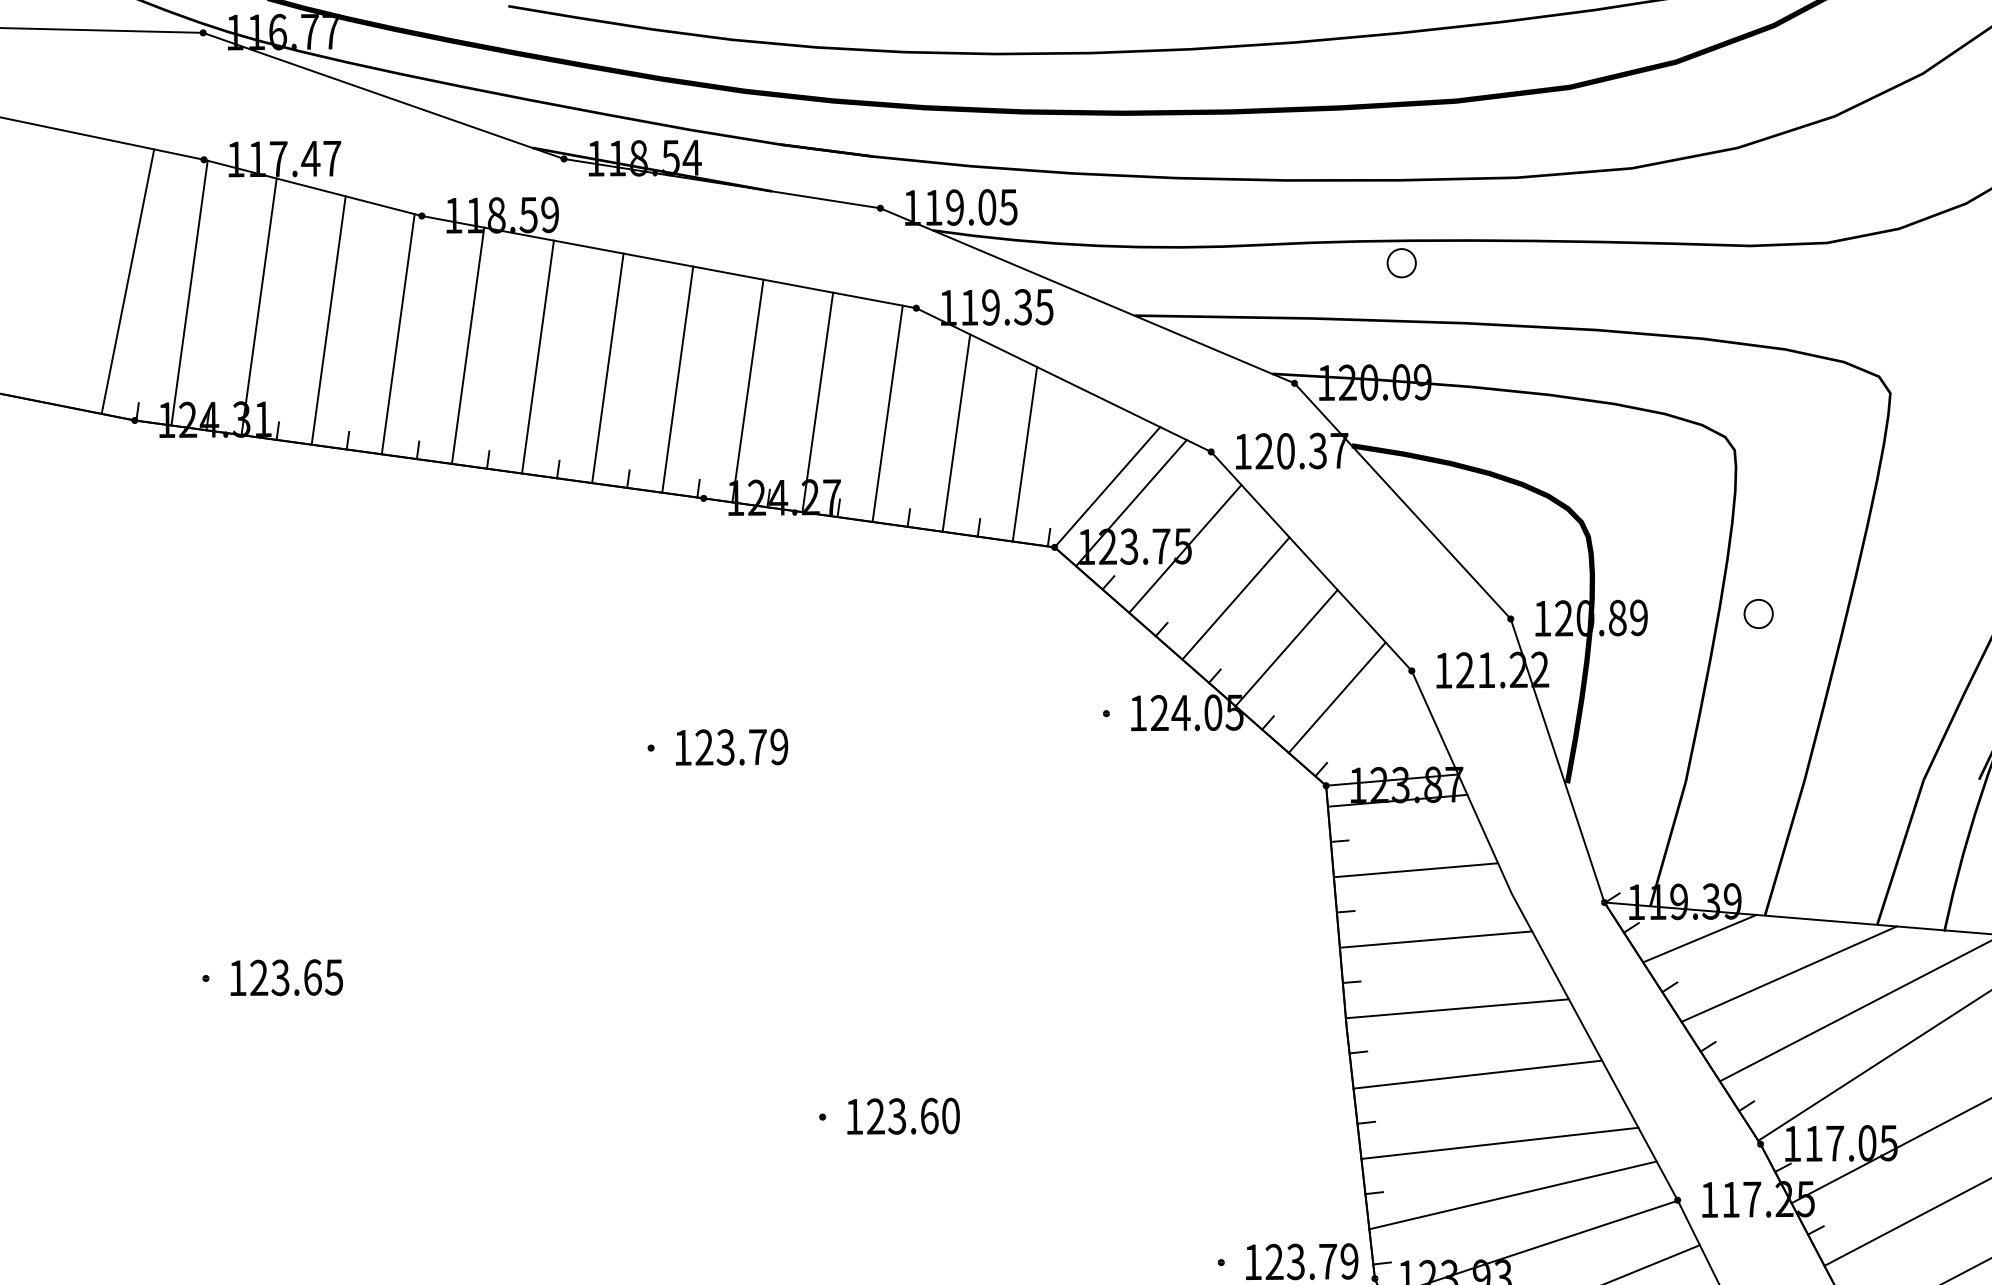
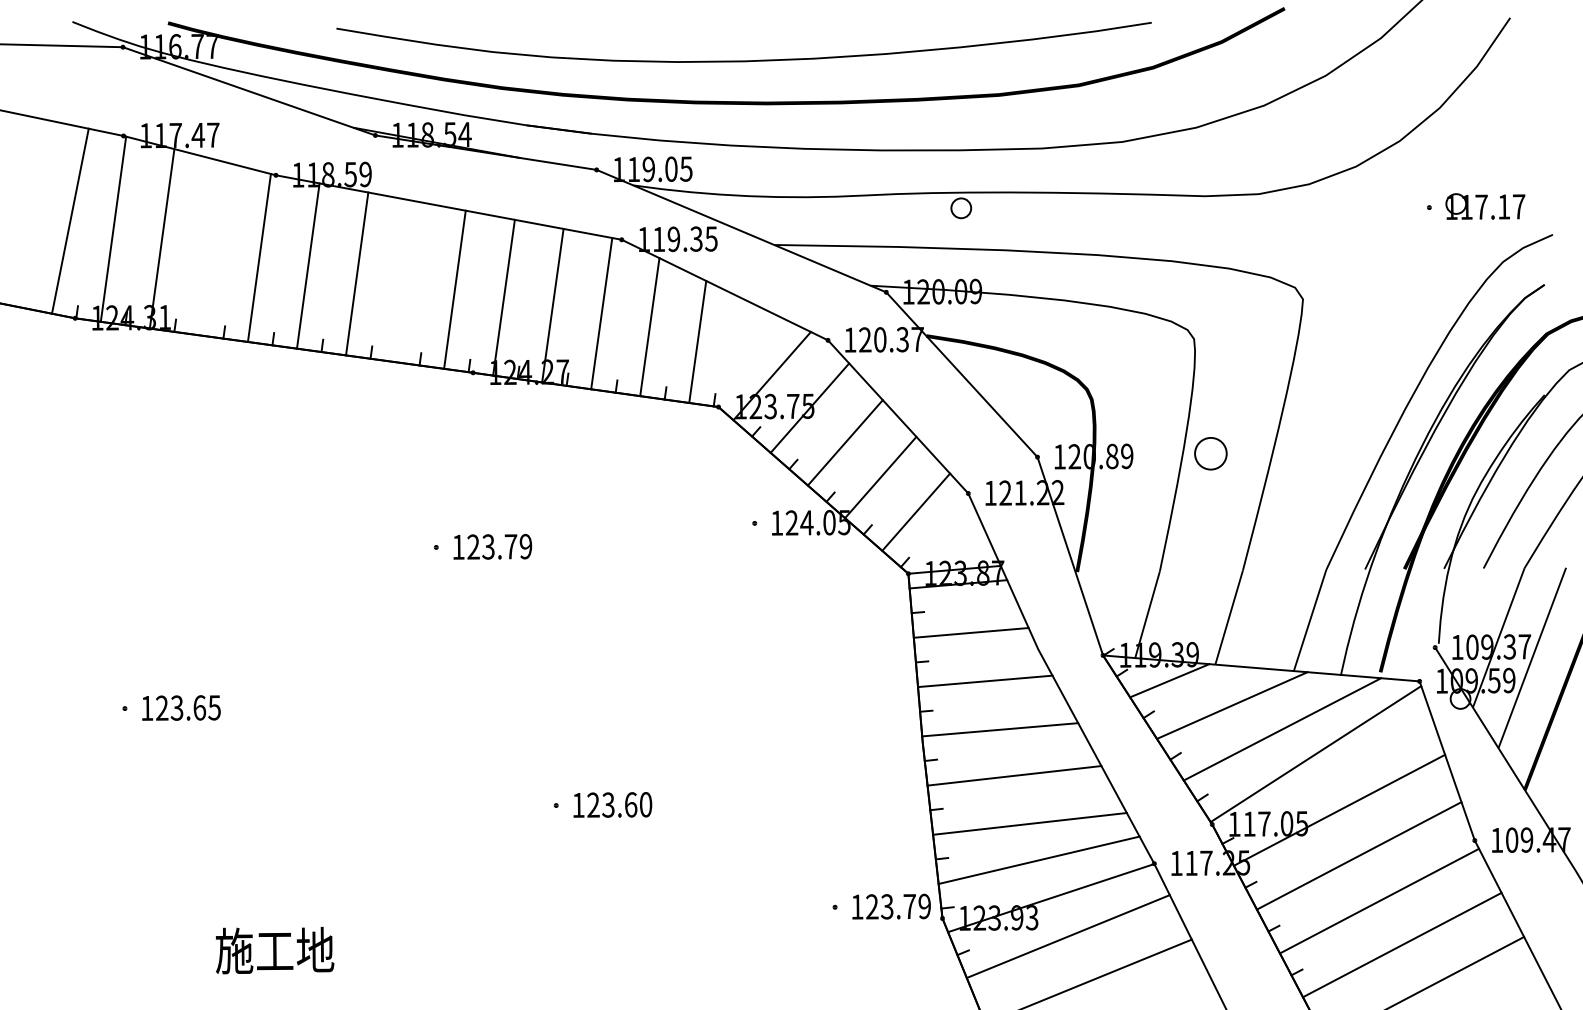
line: (328, 320) -> (210, 248), removed
line: (608, 367) -> (406, 281), removed
line: (1107, 486) -> (755, 364), removed
part: (1758, 613) -> (1210, 453), size x1.6

